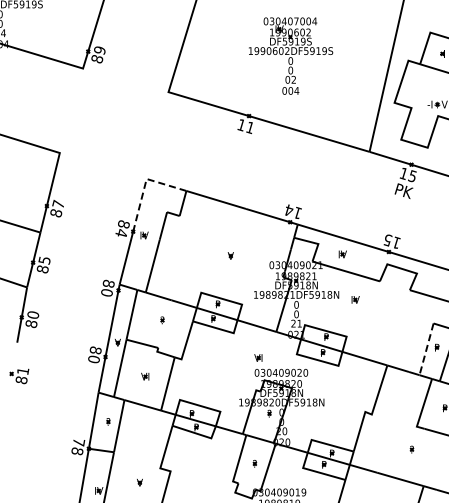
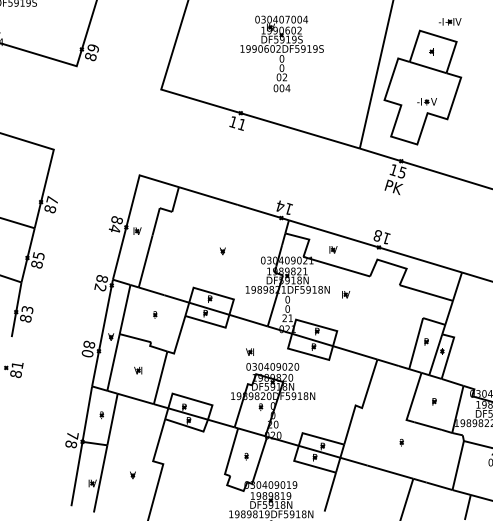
line: (145, 185) -> (138, 181), dashed -> solid
text: (387, 240) -> (377, 236), 15 -> 18
text: (107, 292) -> (100, 287), 80 -> 82
text: (32, 314) -> (26, 309), 80 -> 83
line: (426, 350) -> (416, 344), dashed -> solid

